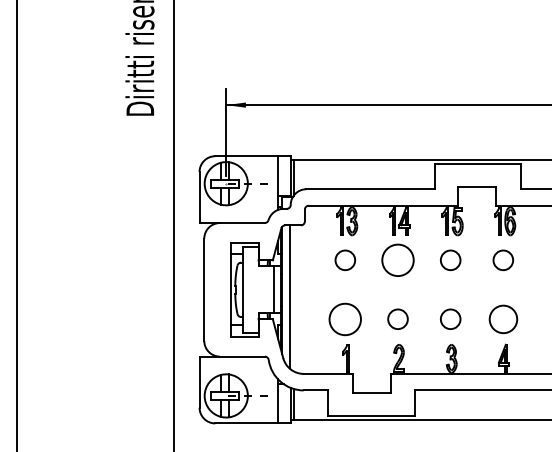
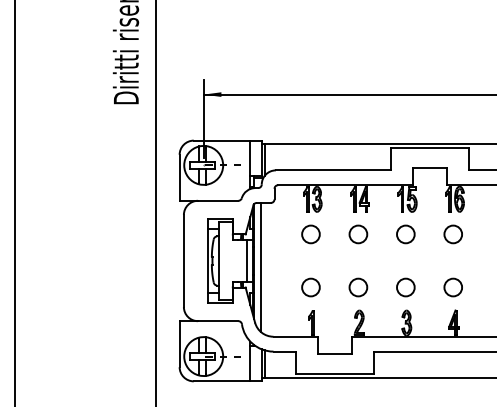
circle: (397, 260) -> (357, 234), size x0.62
circle: (345, 318) -> (311, 286), size x0.62
circle: (502, 318) -> (452, 286), size x0.71

